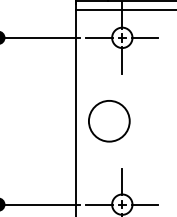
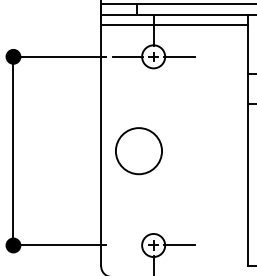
line: (122, 60) -> (153, 82), removed
line: (122, 181) -> (153, 219), removed
line: (99, 204) -> (127, 245), removed

